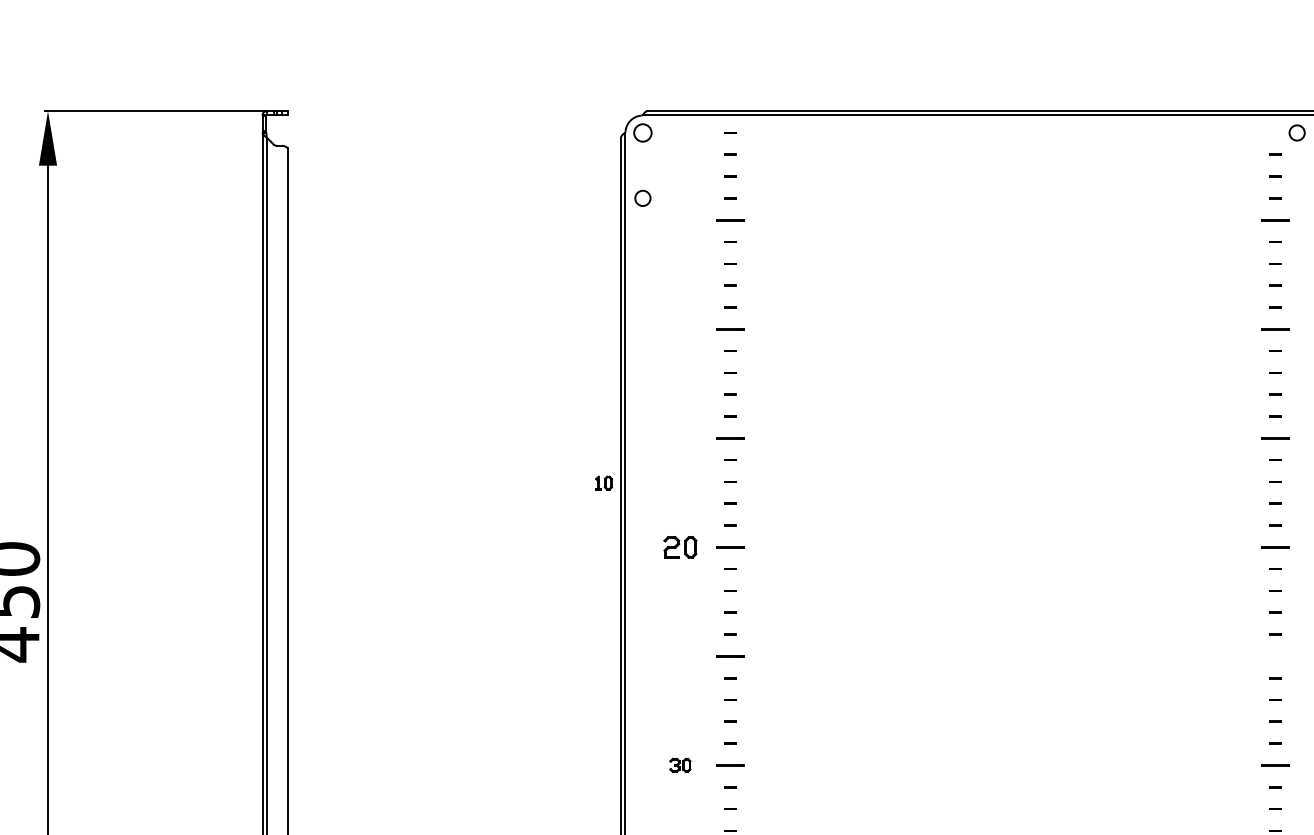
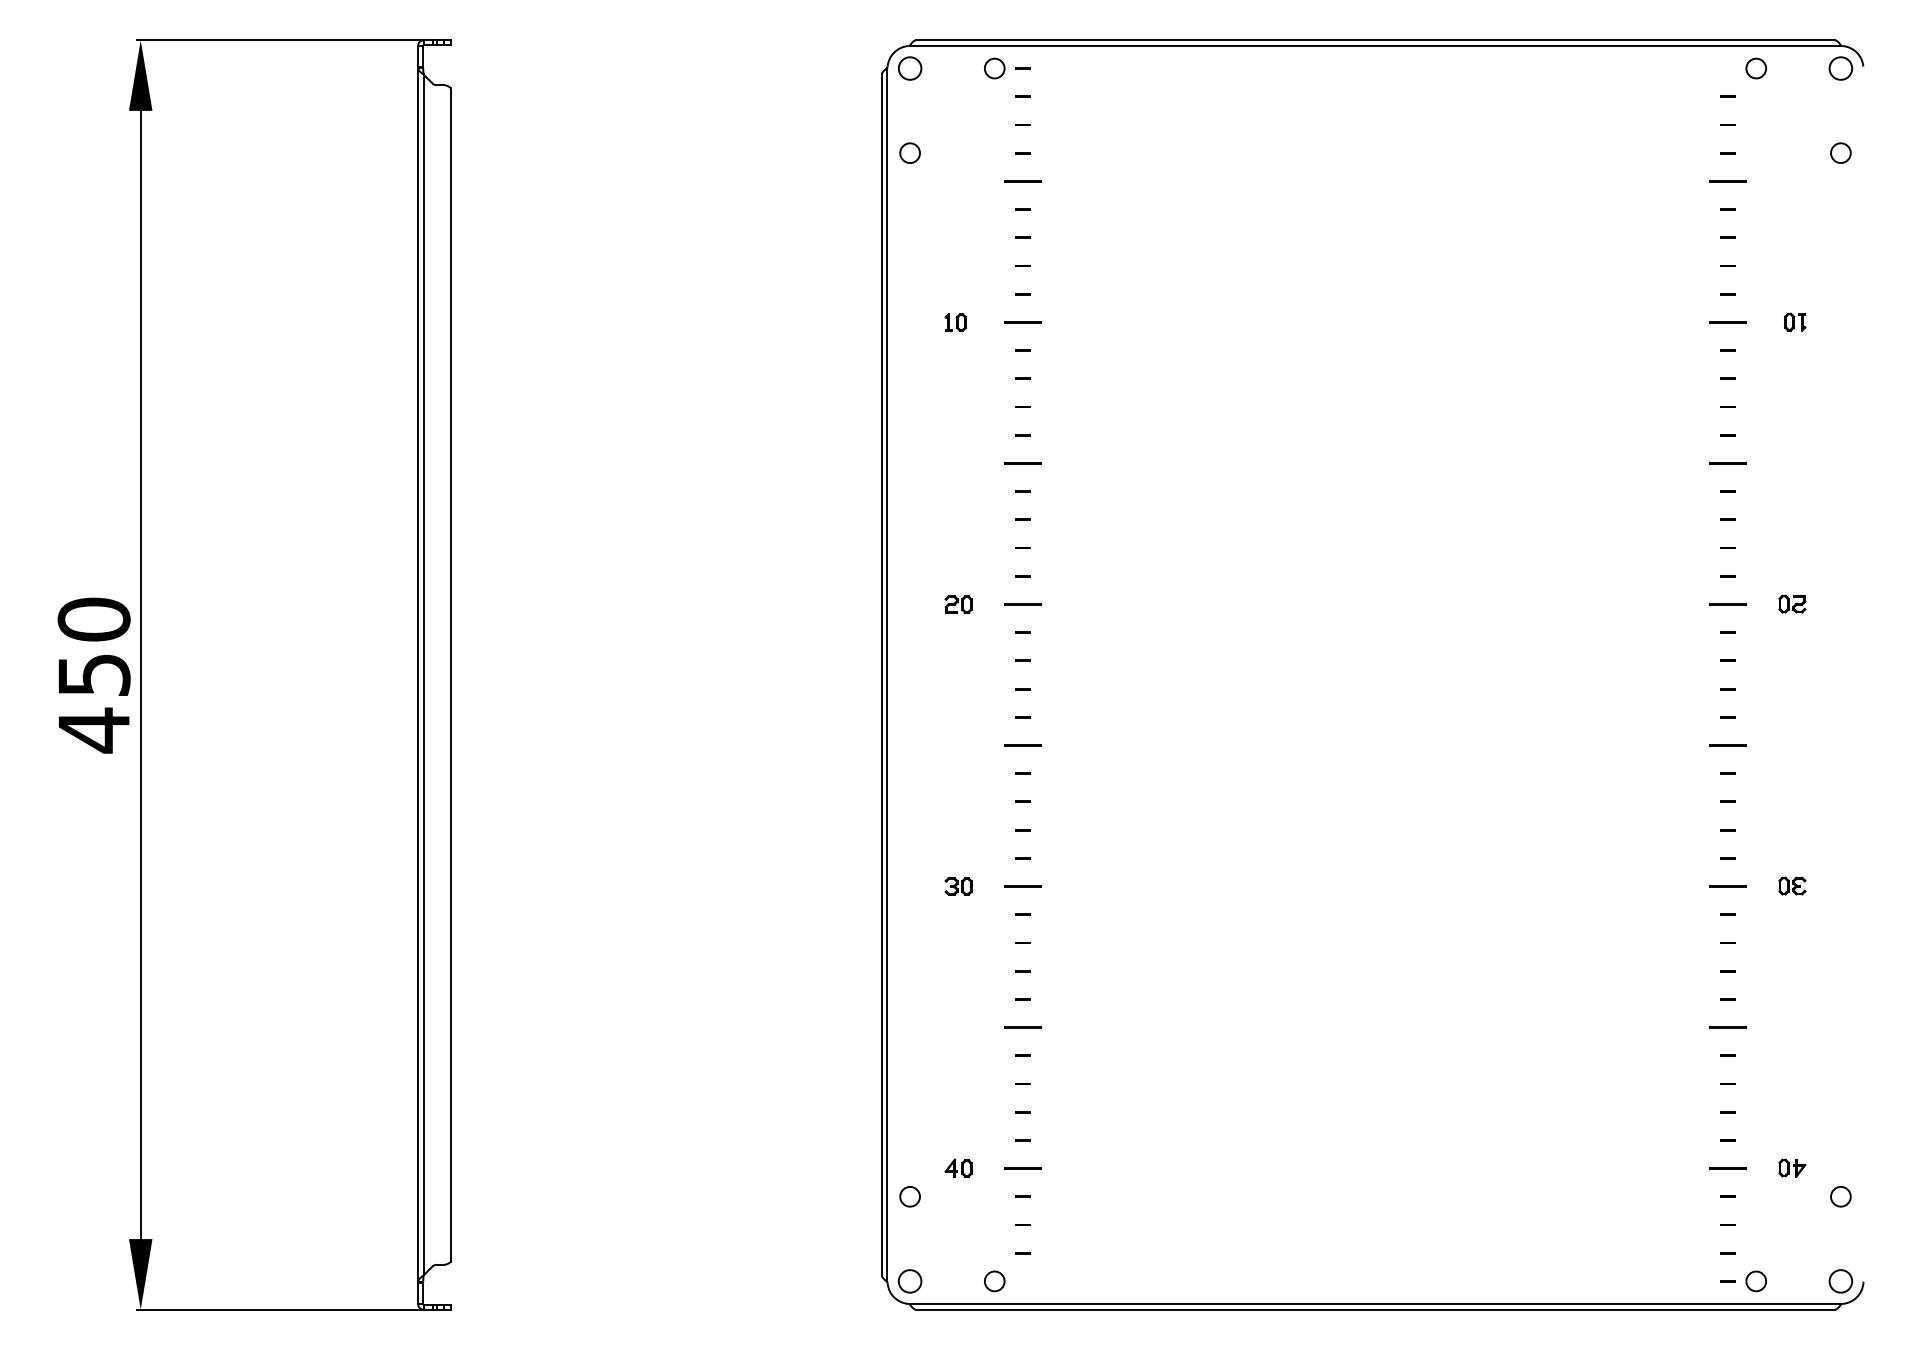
circle: (708, 132) -> (994, 68), added
part: (603, 483) -> (955, 322), moved
part: (680, 547) -> (958, 604), size x0.62
line: (1274, 656) -> (1727, 745), added

